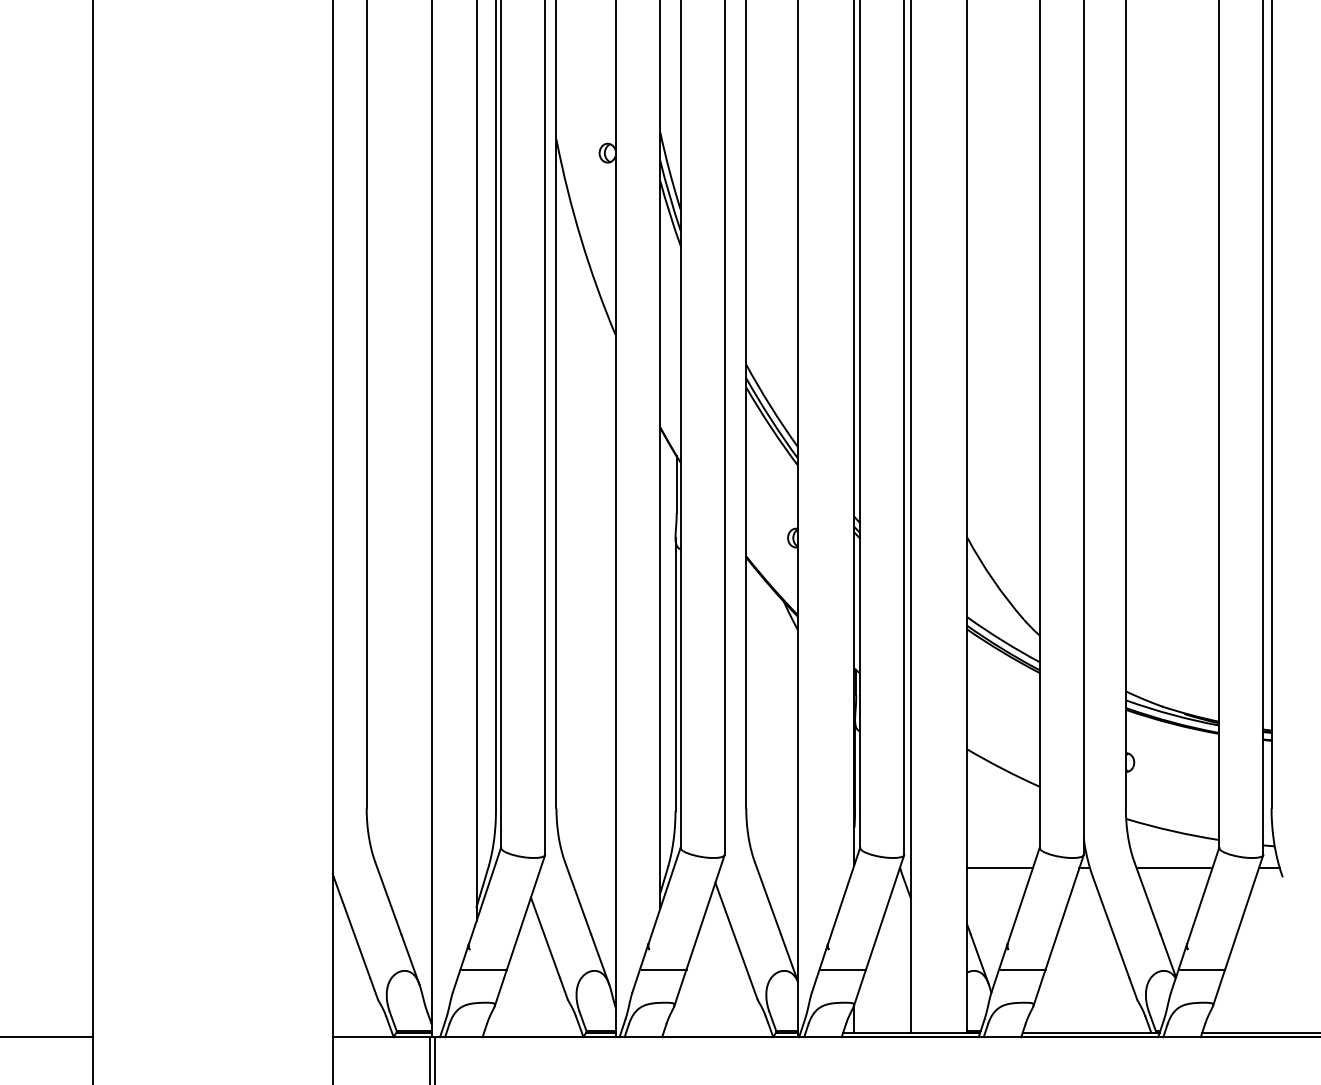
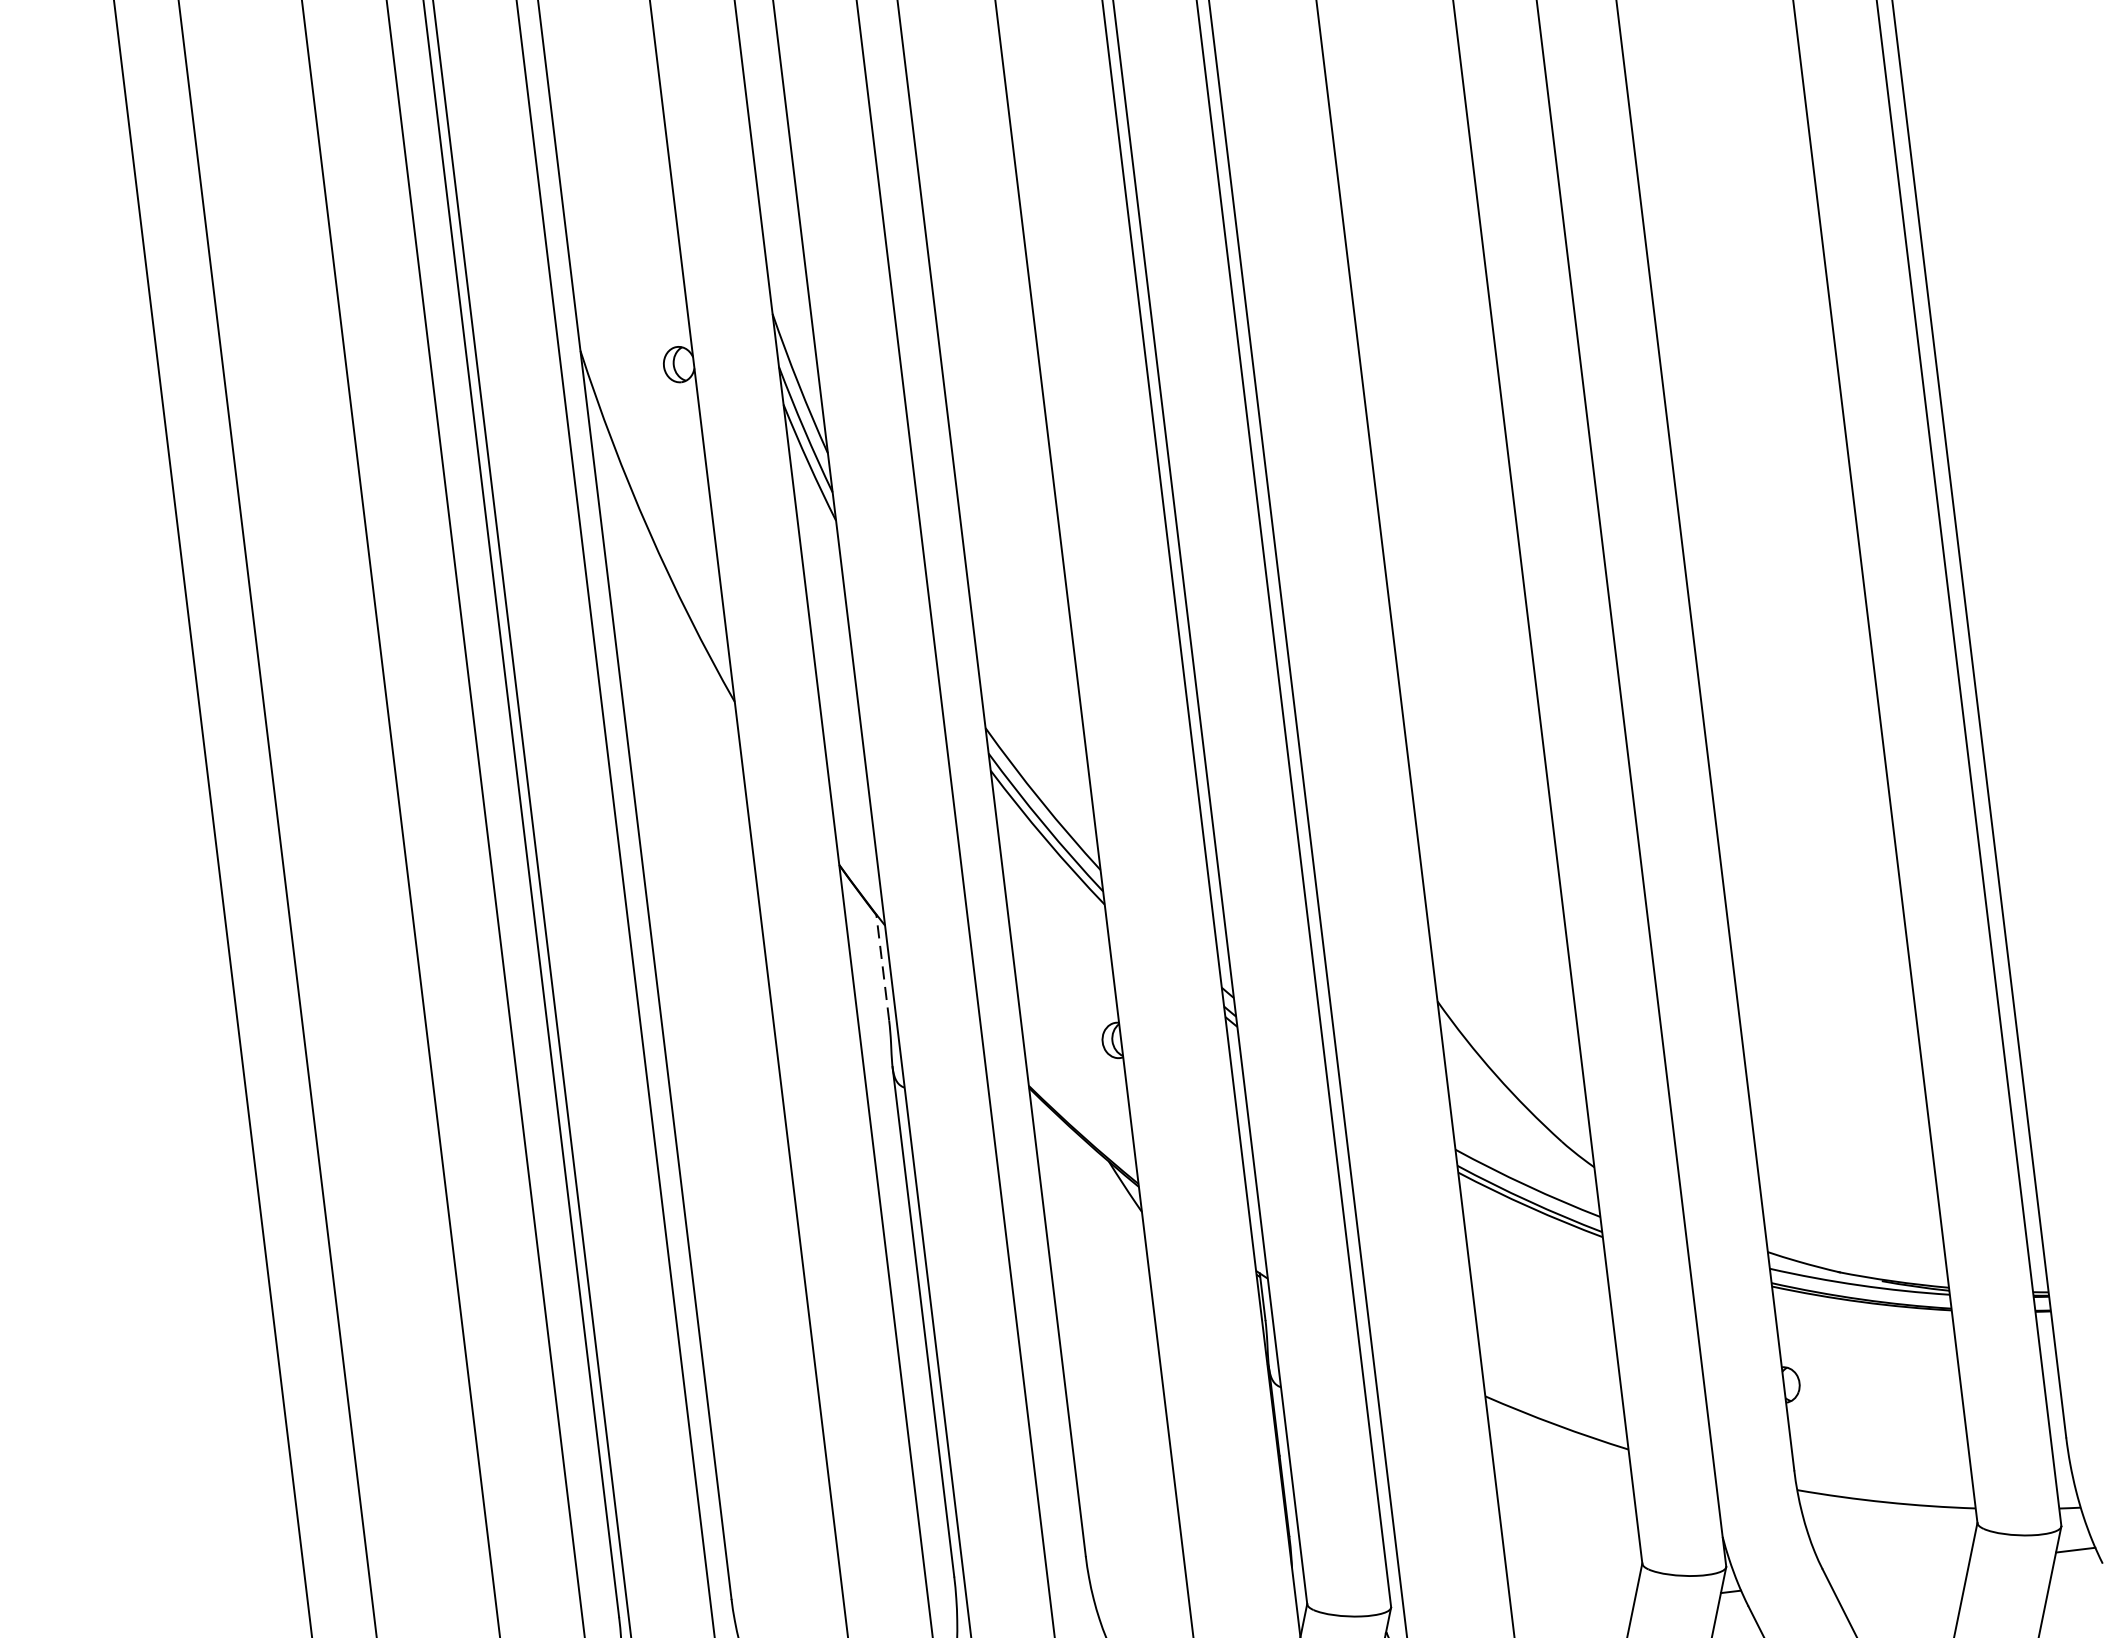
line: (676, 484) -> (882, 967), solid -> dashed
line: (999, 868) -> (1571, 1611), removed
line: (1174, 868) -> (1898, 1571), removed

